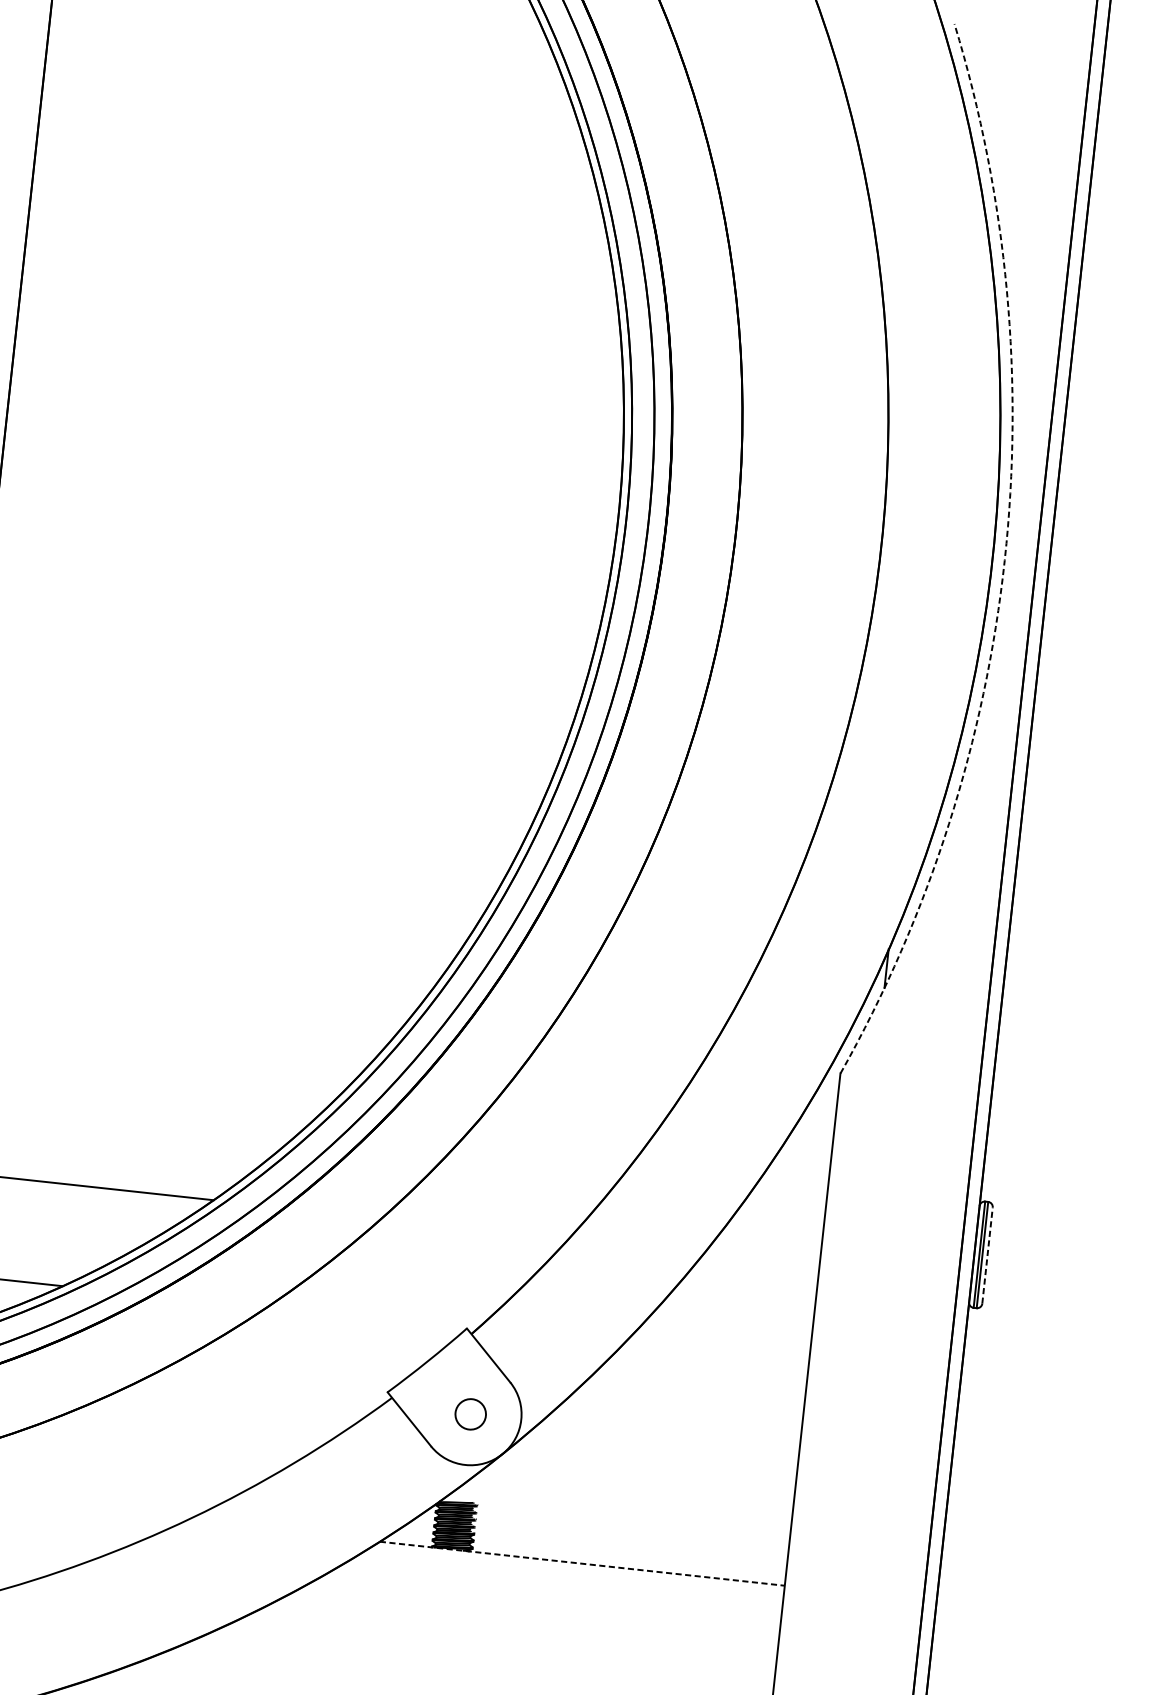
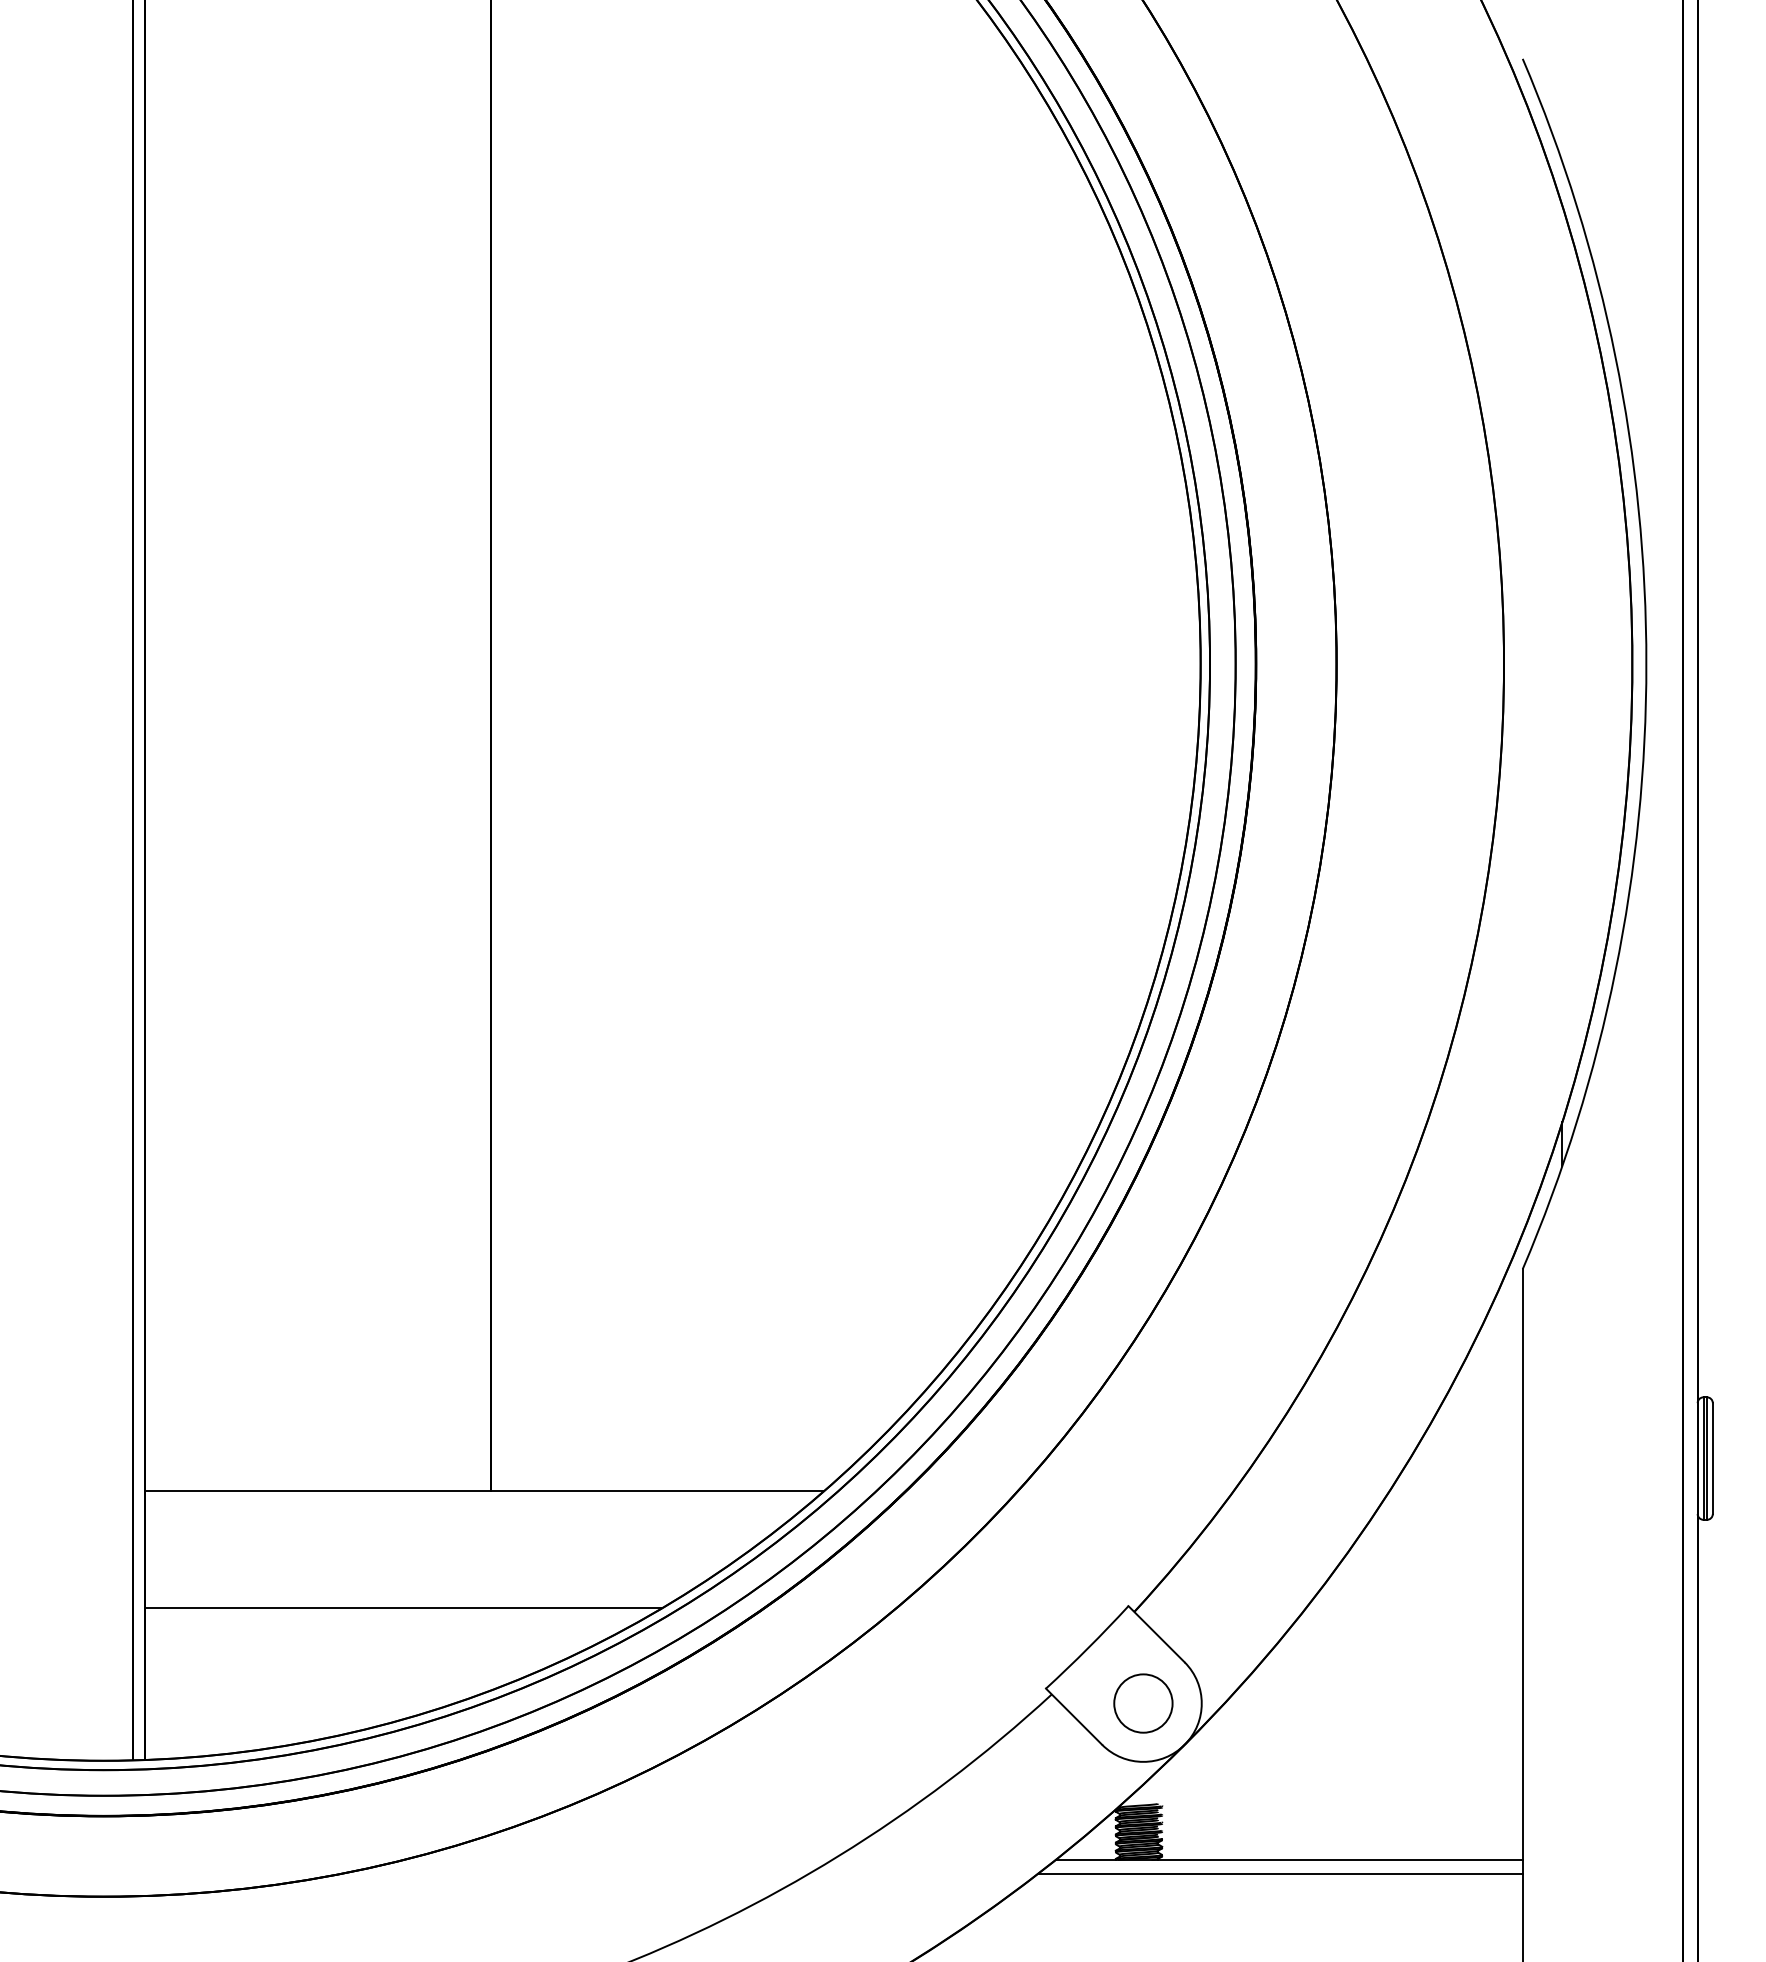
arc: (1004, 560) -> (1646, 664), dashed -> solid
line: (987, 1255) -> (1712, 1458), dashed -> solid
circle: (470, 1414) -> (1143, 1703), size x1.67
line: (582, 1563) -> (1289, 1859), dashed -> solid
line: (572, 1574) -> (1279, 1873), added

